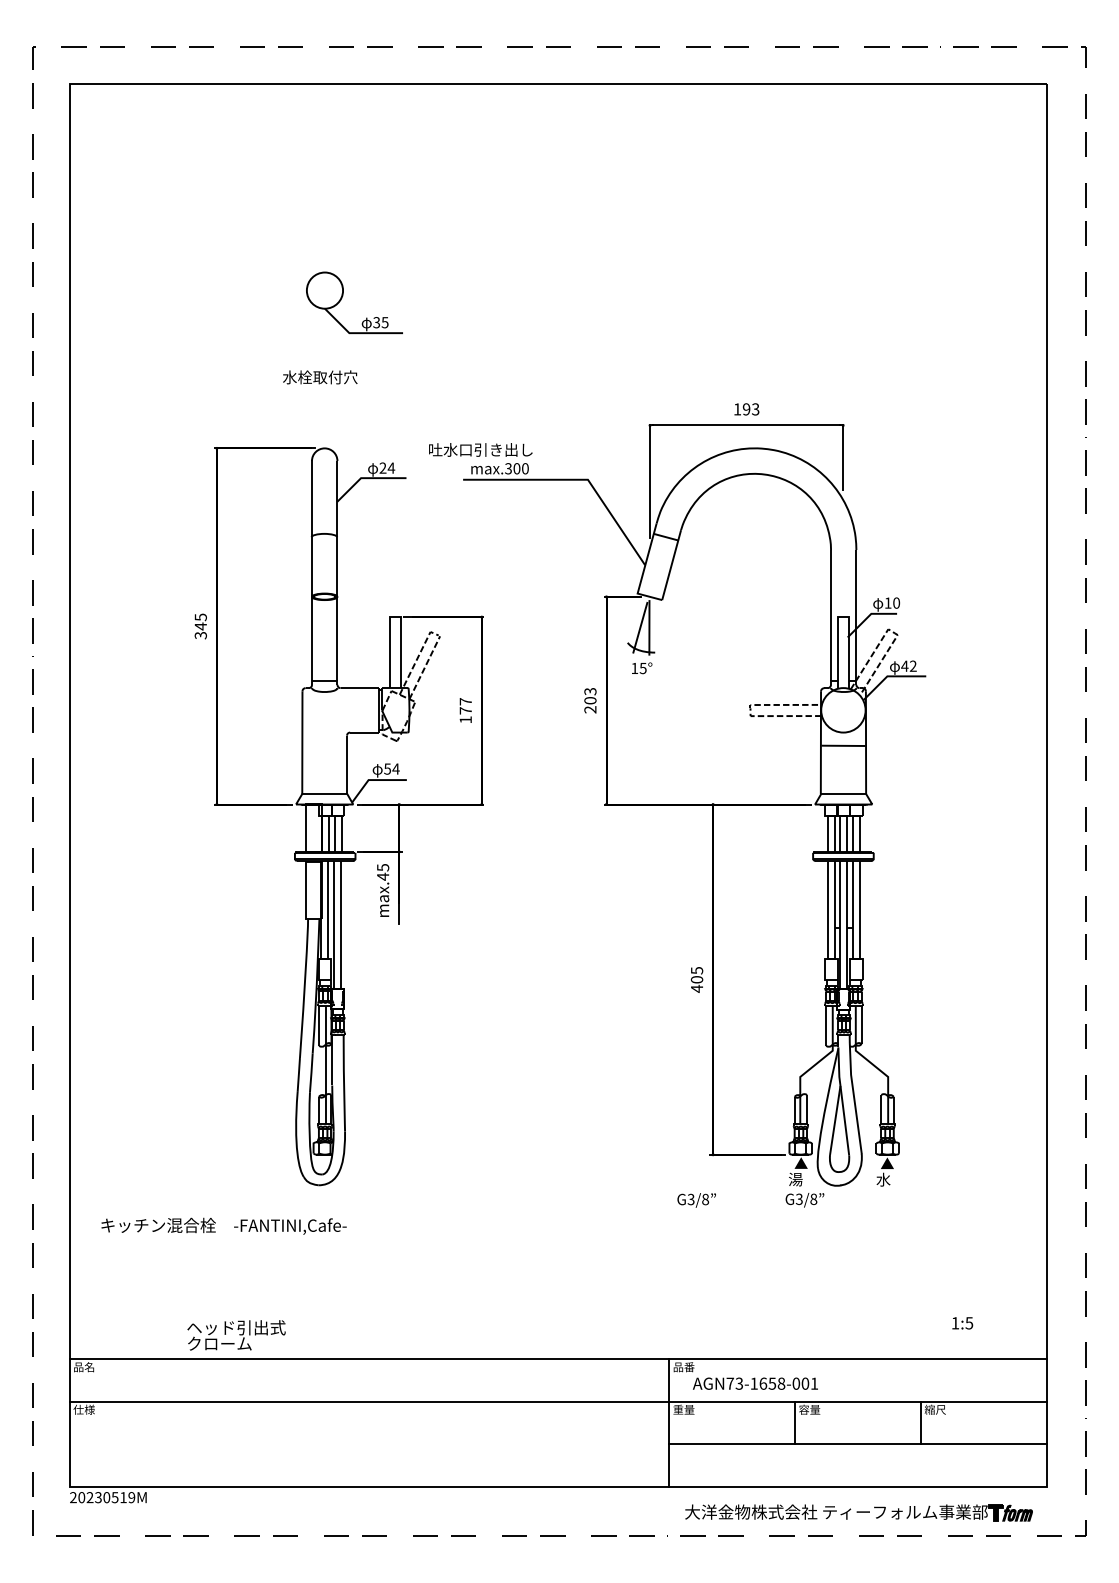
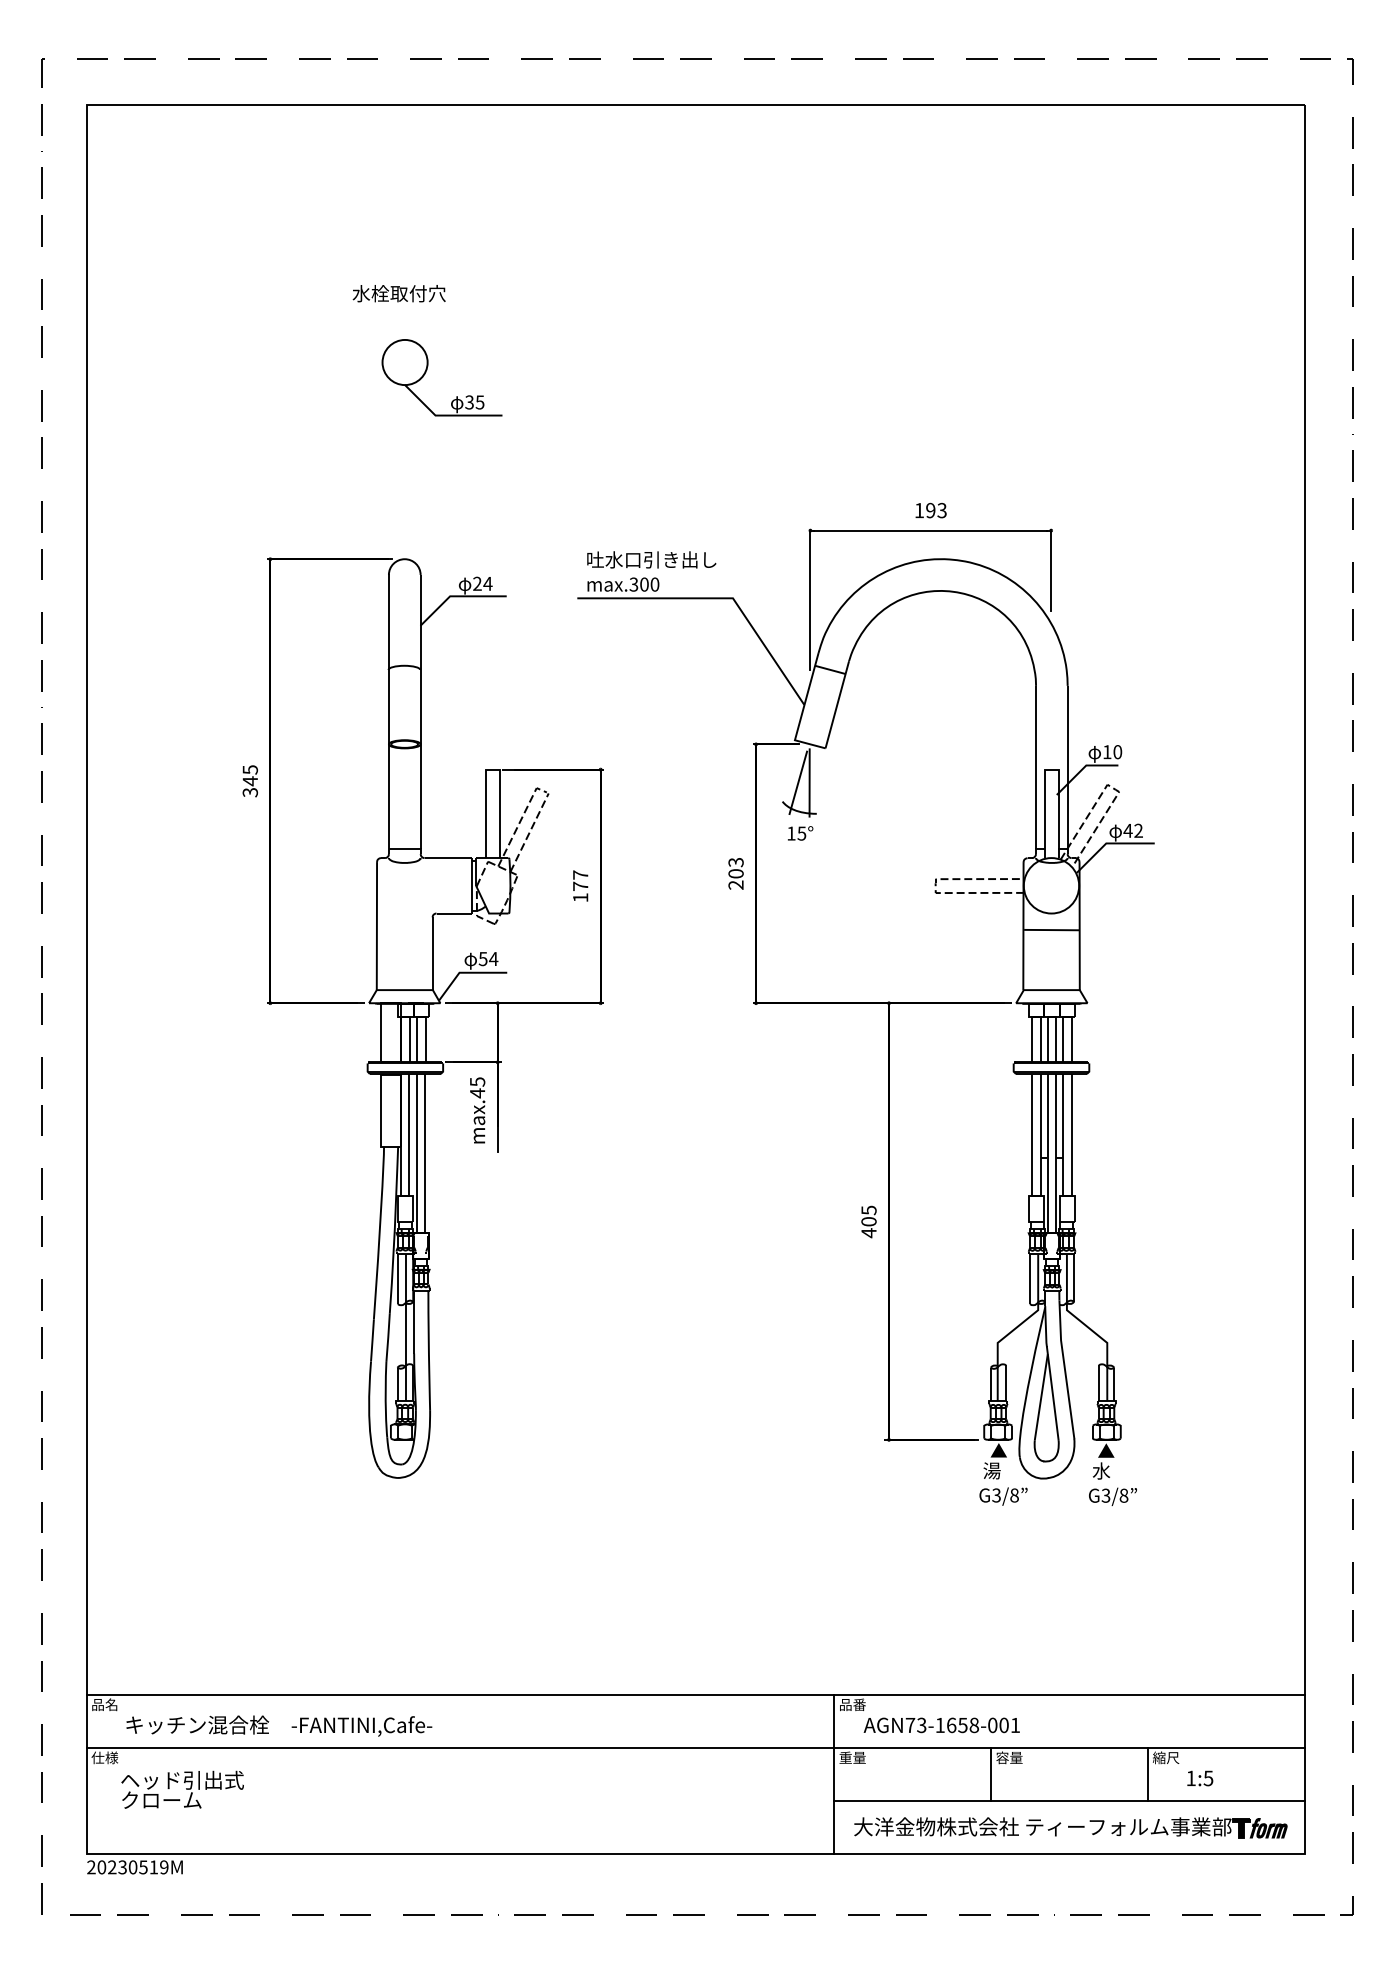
text: (320, 377) -> (399, 293), moved
text: (480, 449) -> (651, 559), moved
text: (696, 1200) -> (1112, 1496), moved
text: (223, 1225) -> (278, 1725), moved
text: (962, 1323) -> (1199, 1778), moved
text: (236, 1335) -> (182, 1789), moved
part: (858, 1512) -> (1070, 1827), moved

